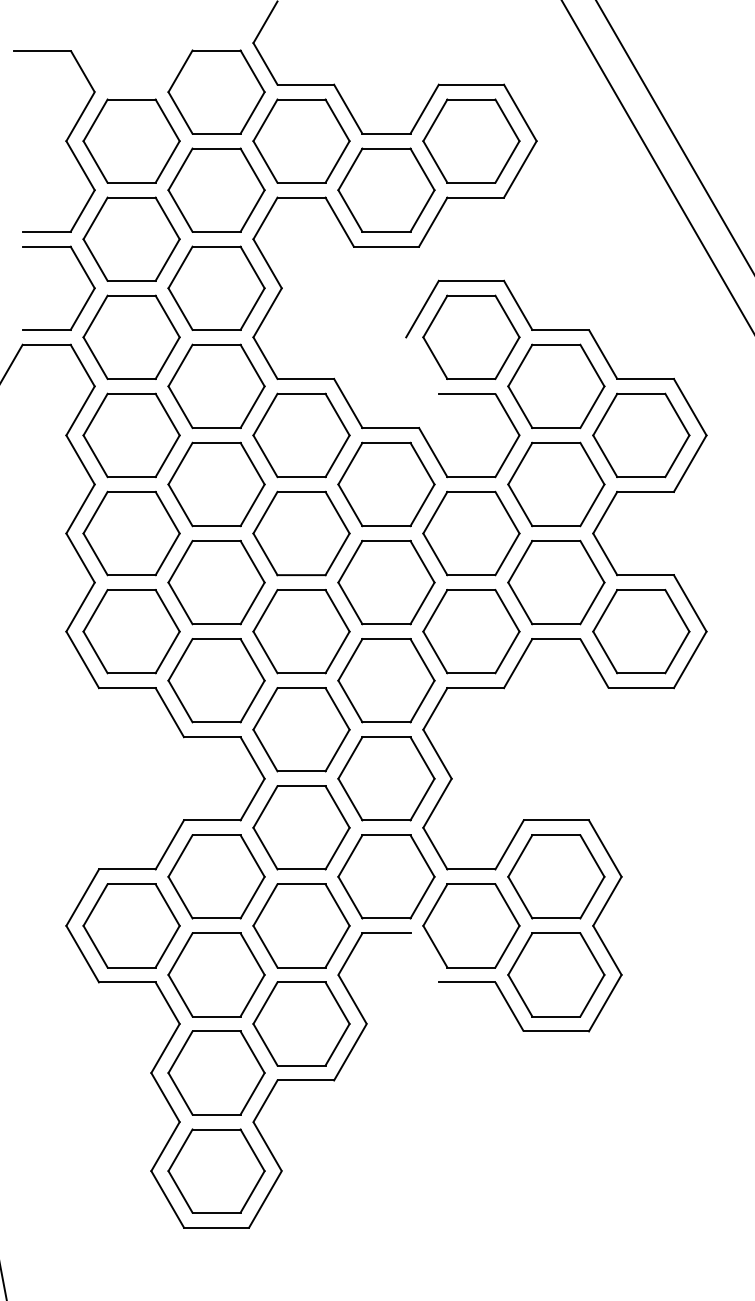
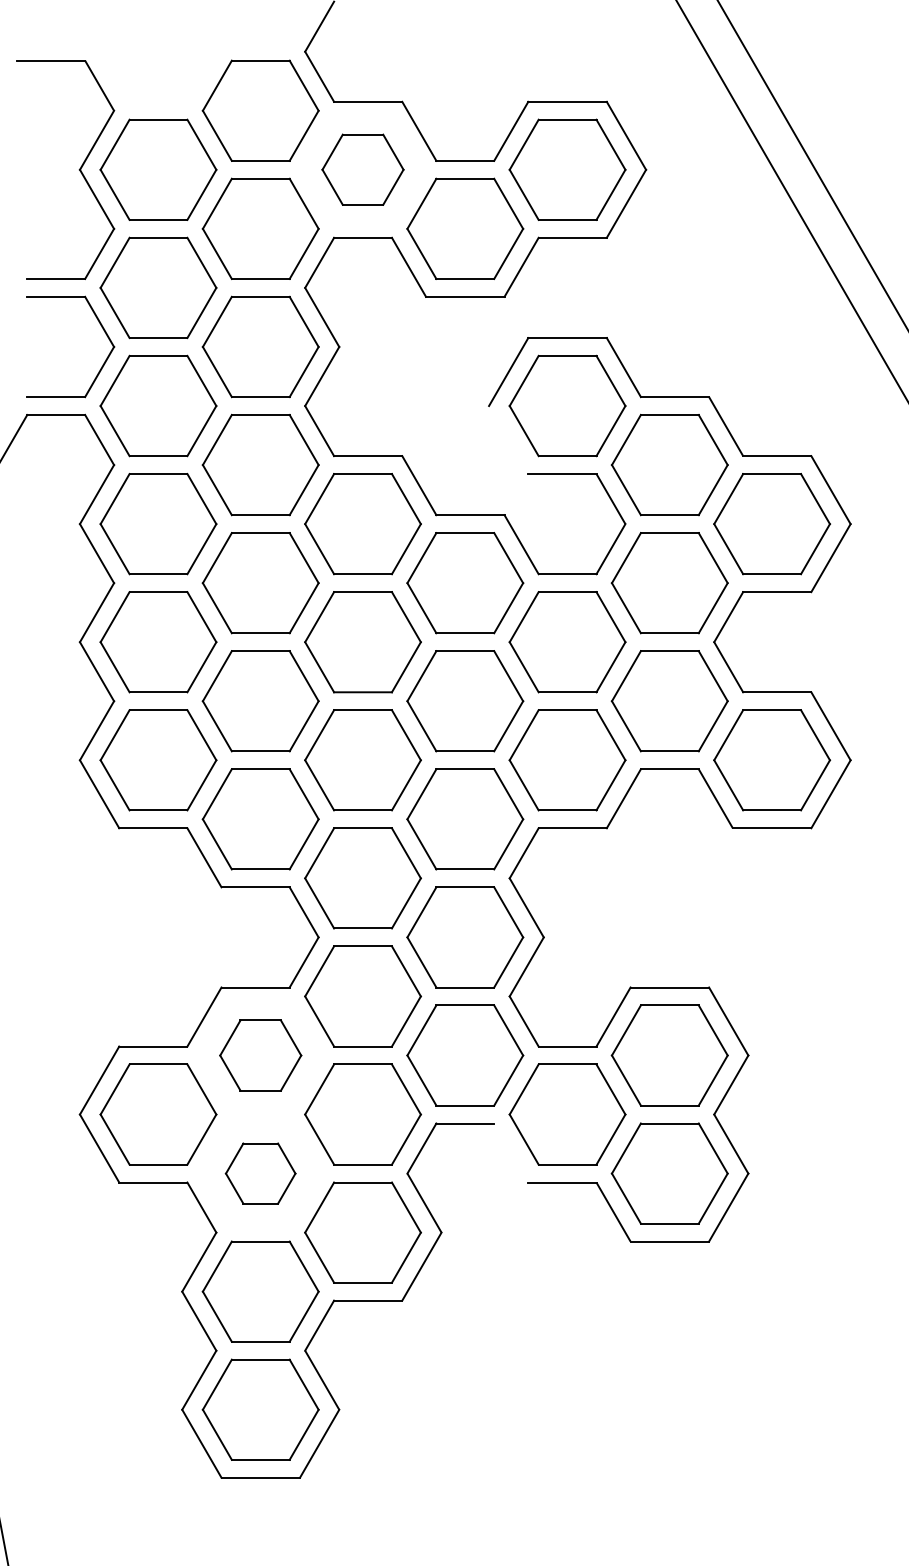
part: (301, 140) -> (363, 169), size x0.7
part: (216, 876) -> (260, 1055), size x0.7
part: (216, 974) -> (260, 1173), size x0.6

